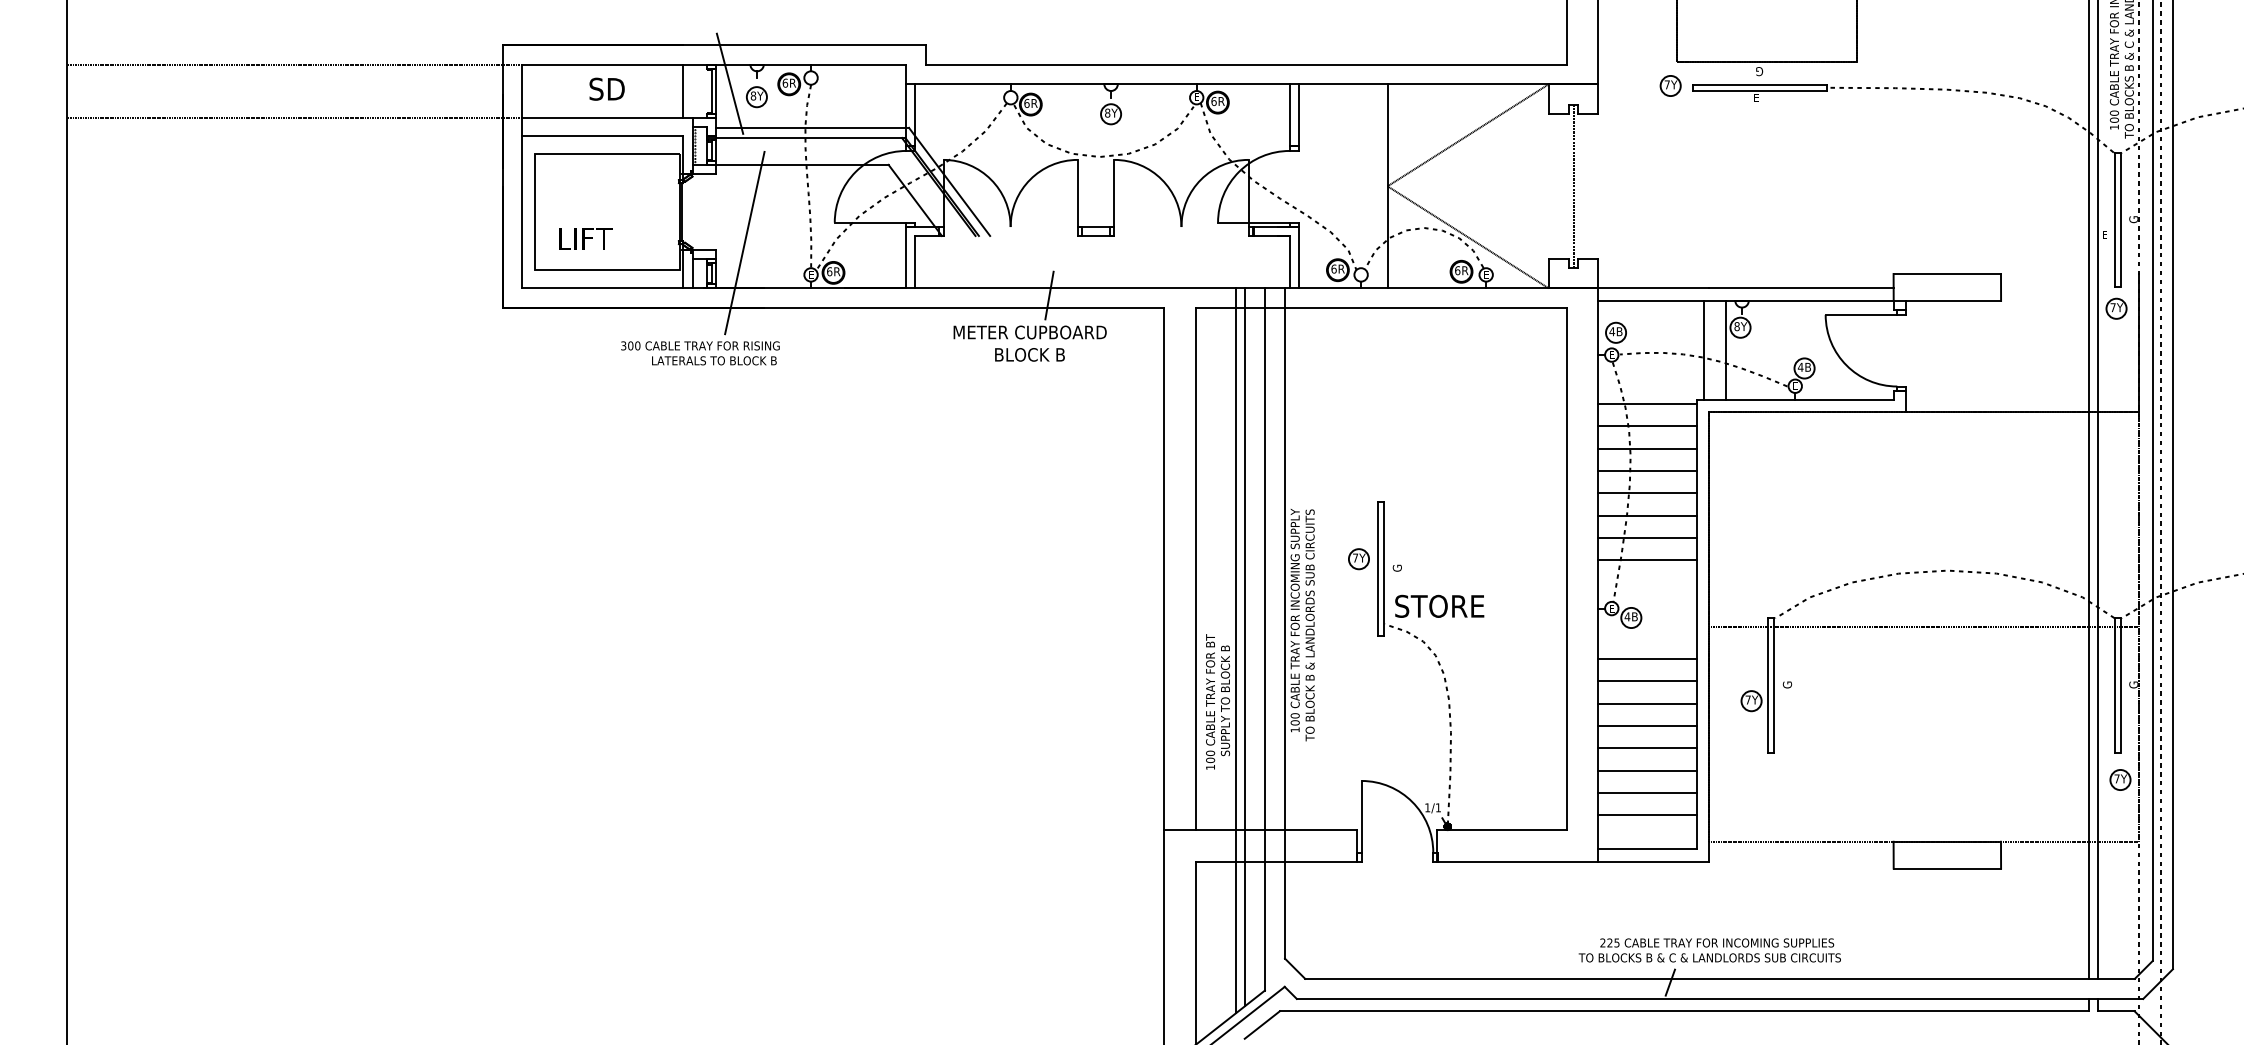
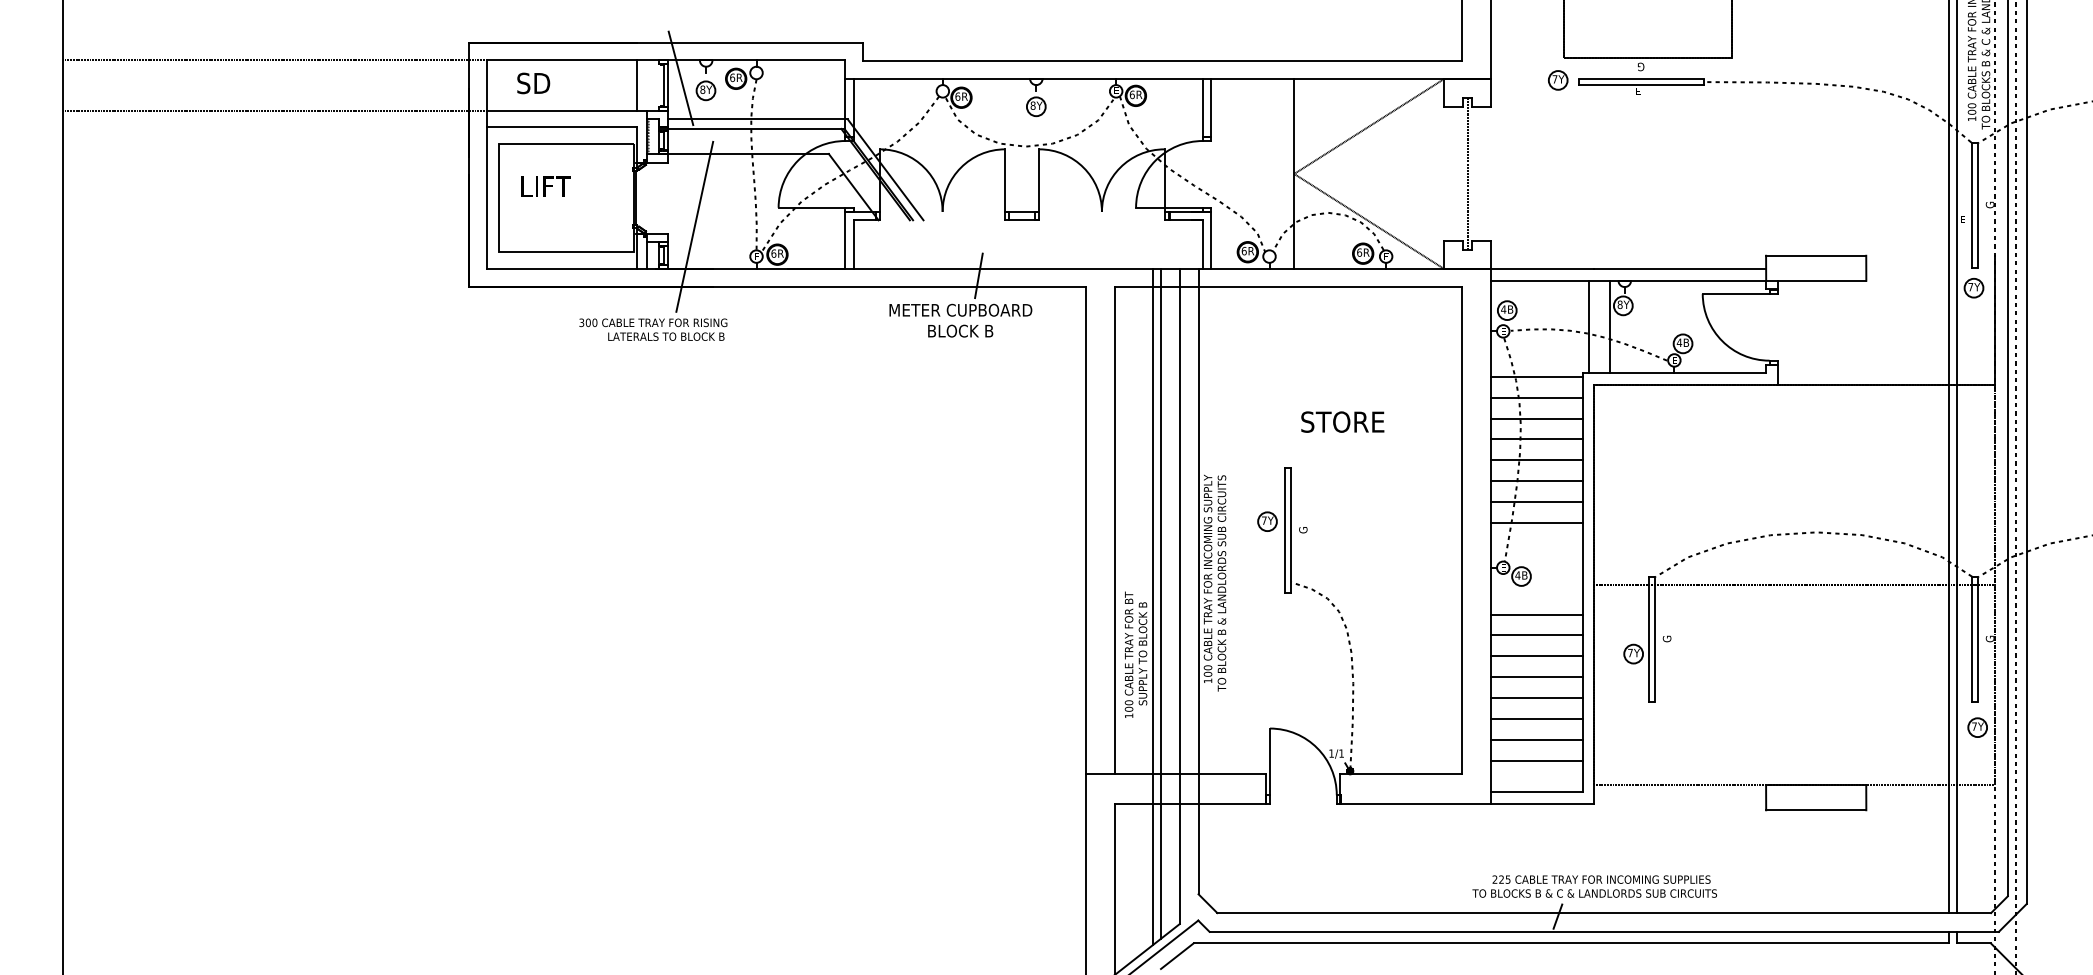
text: (606, 88) -> (533, 82), moved
text: (585, 238) -> (546, 186), moved
text: (1439, 605) -> (1342, 421), moved

